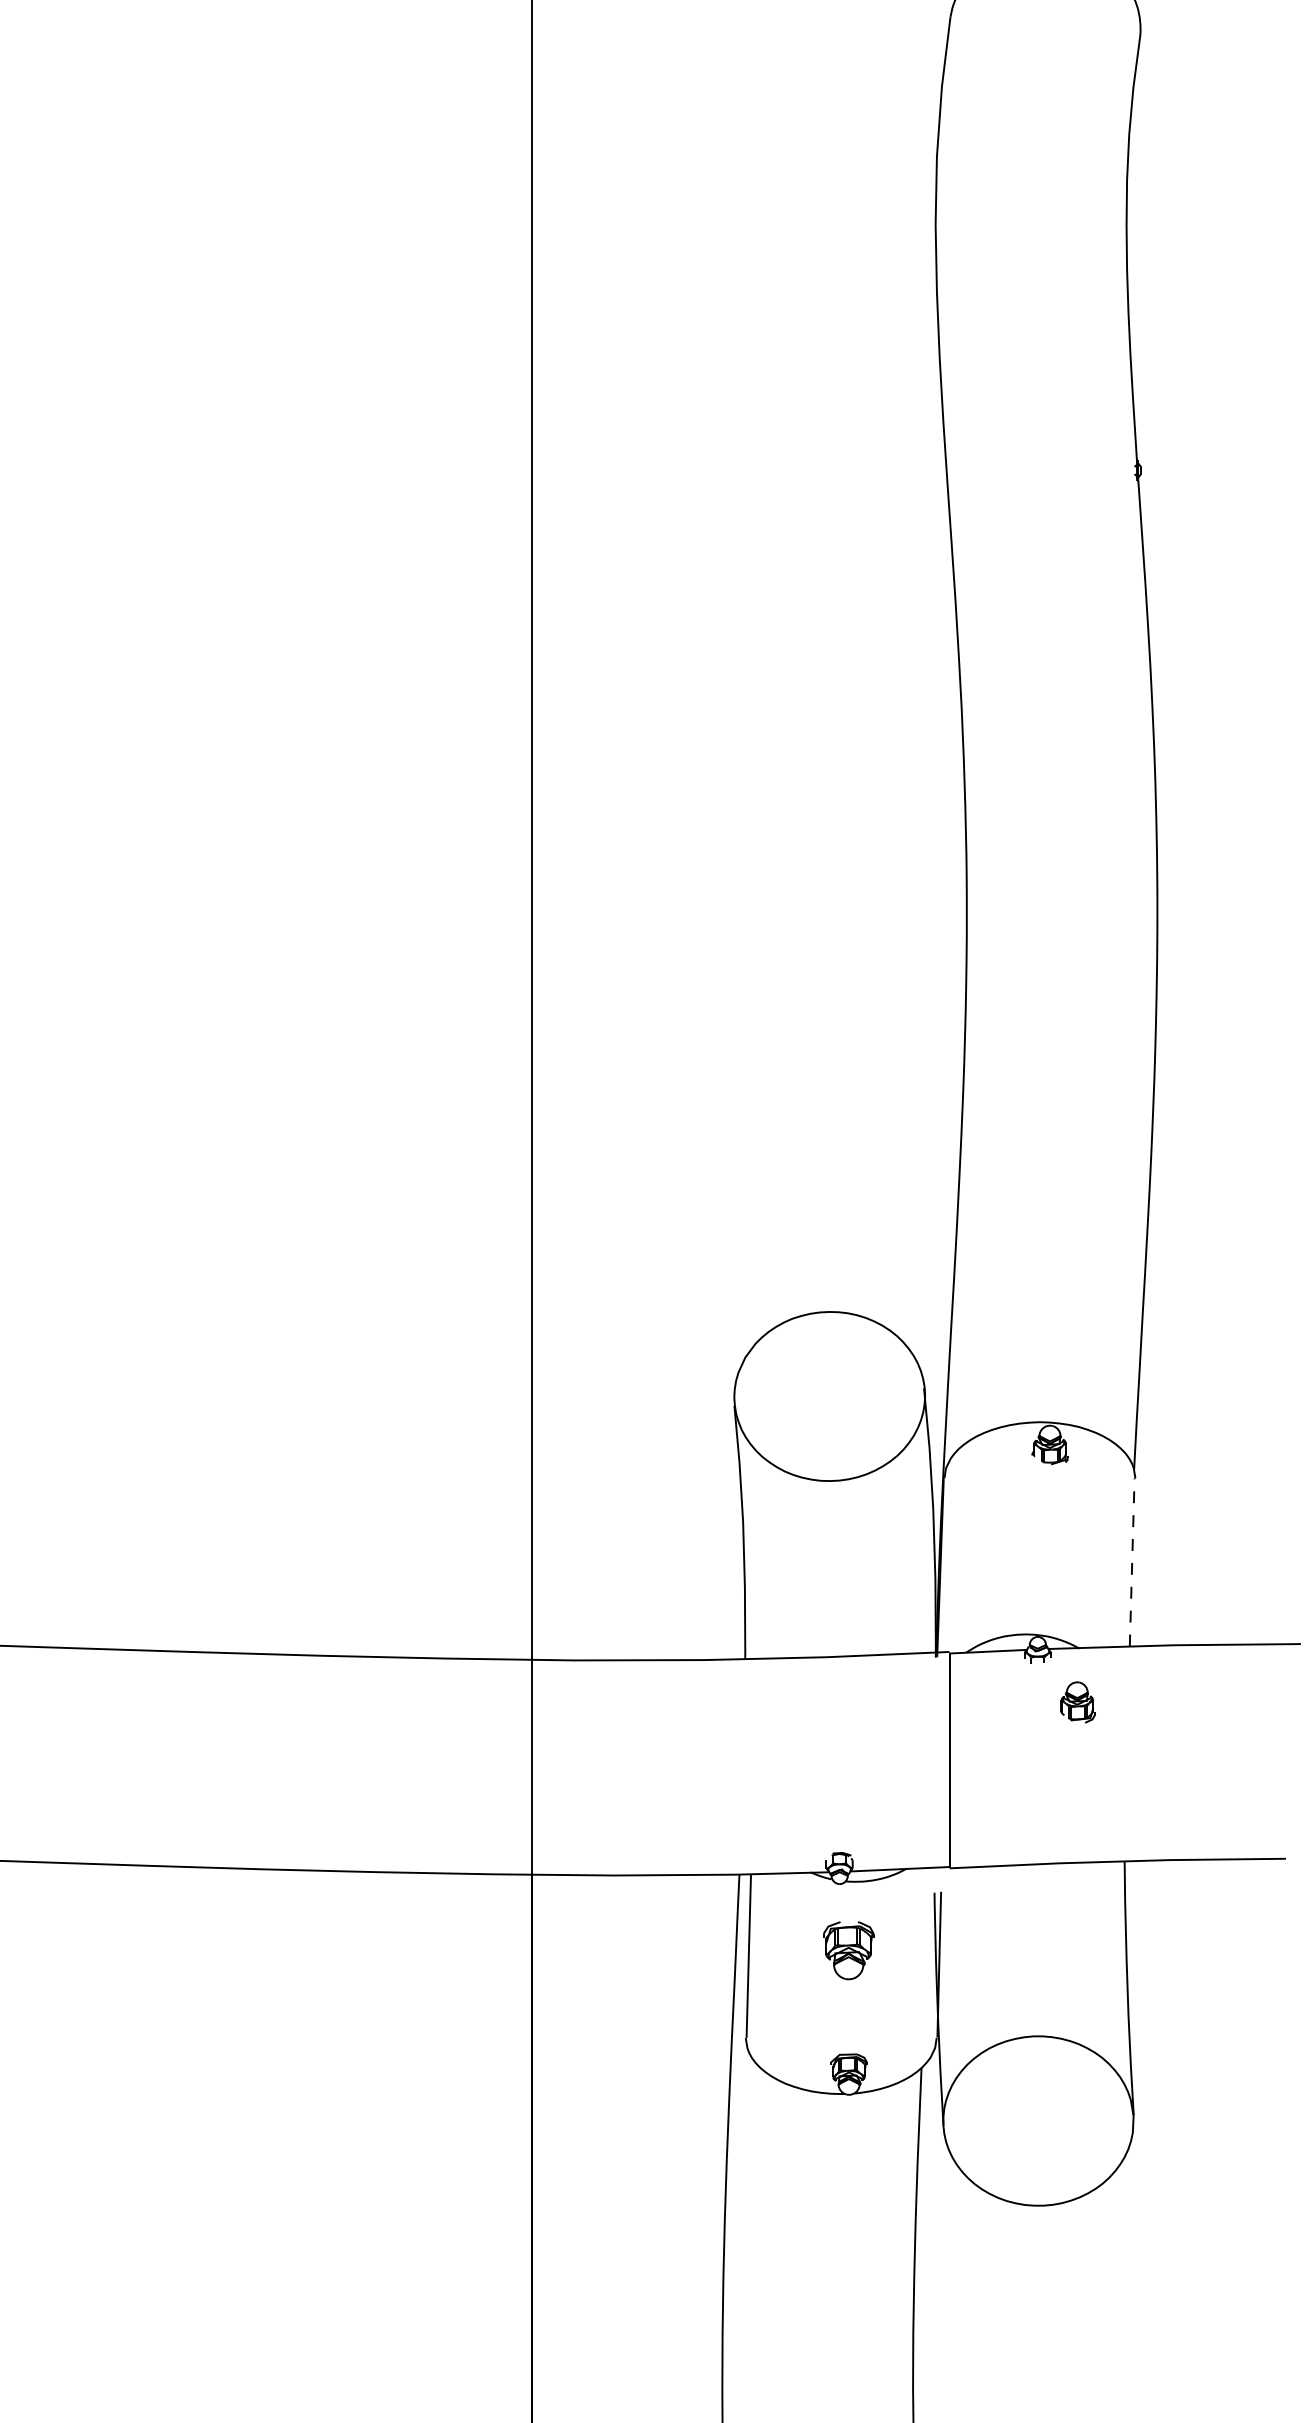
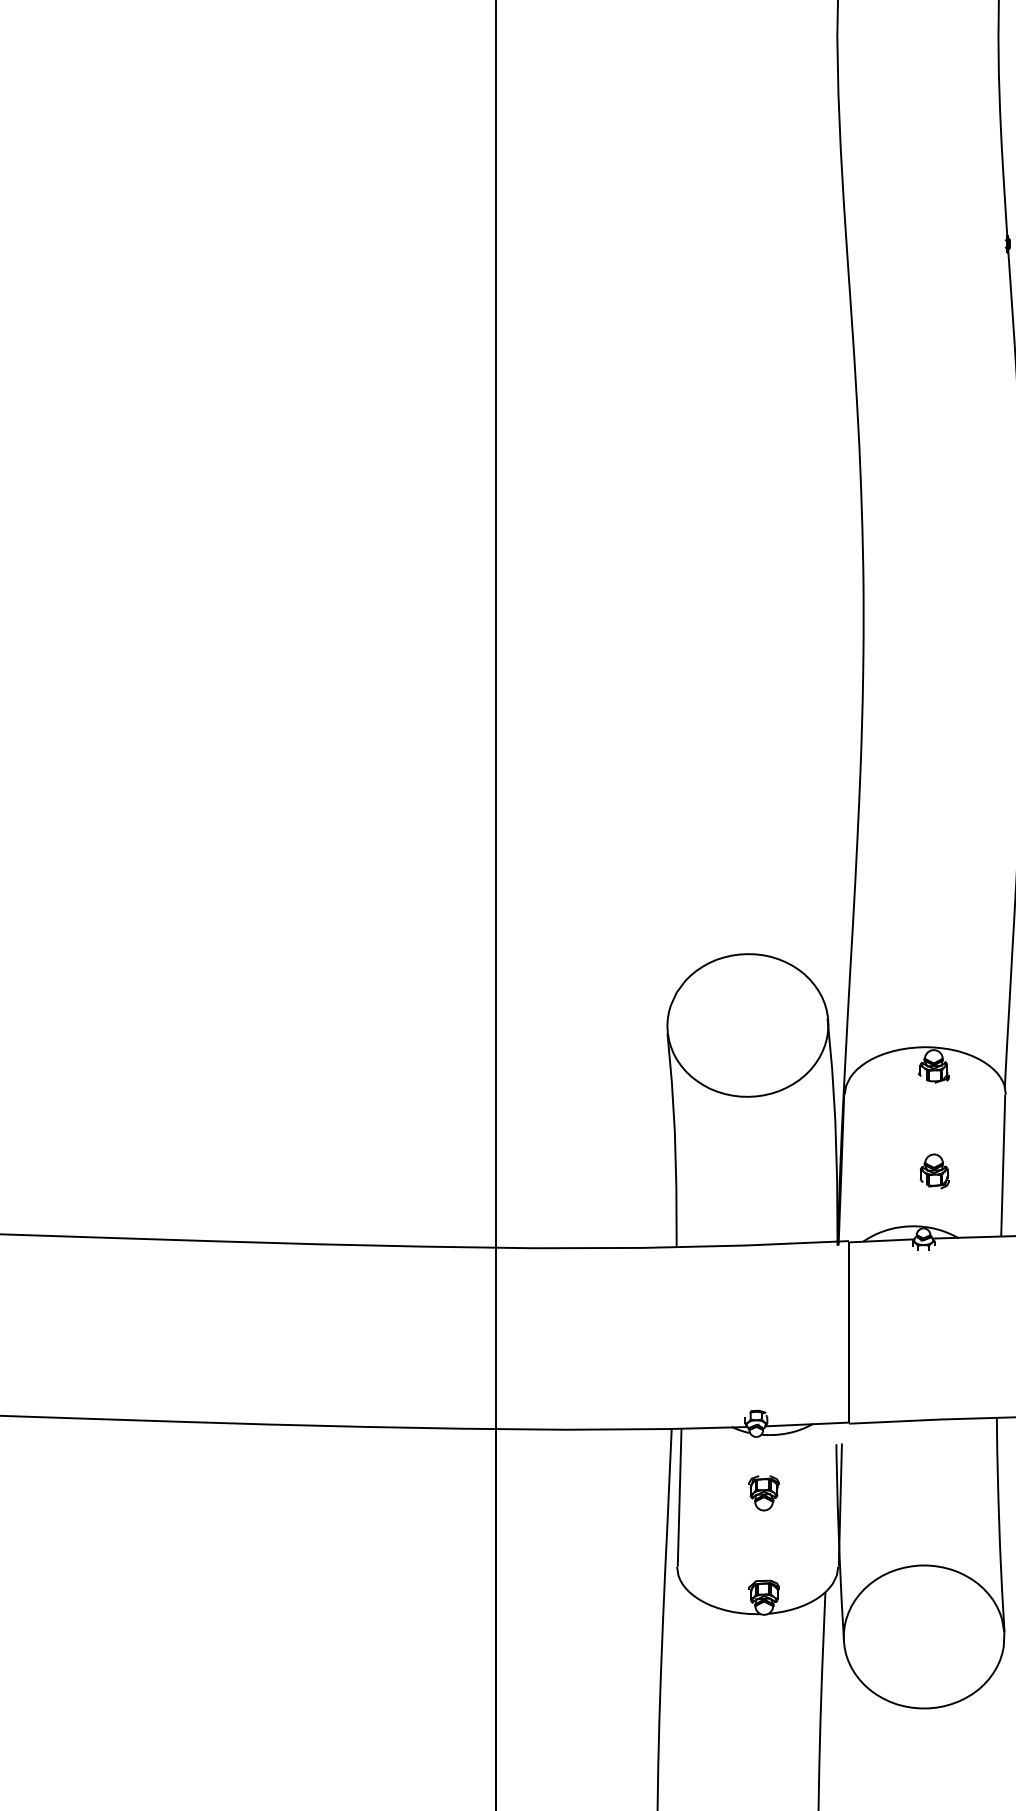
line: (1132, 1561) -> (1003, 1164), dashed -> solid
part: (1077, 1702) -> (934, 1171), moved
part: (848, 1950) -> (763, 1493), size x0.71

